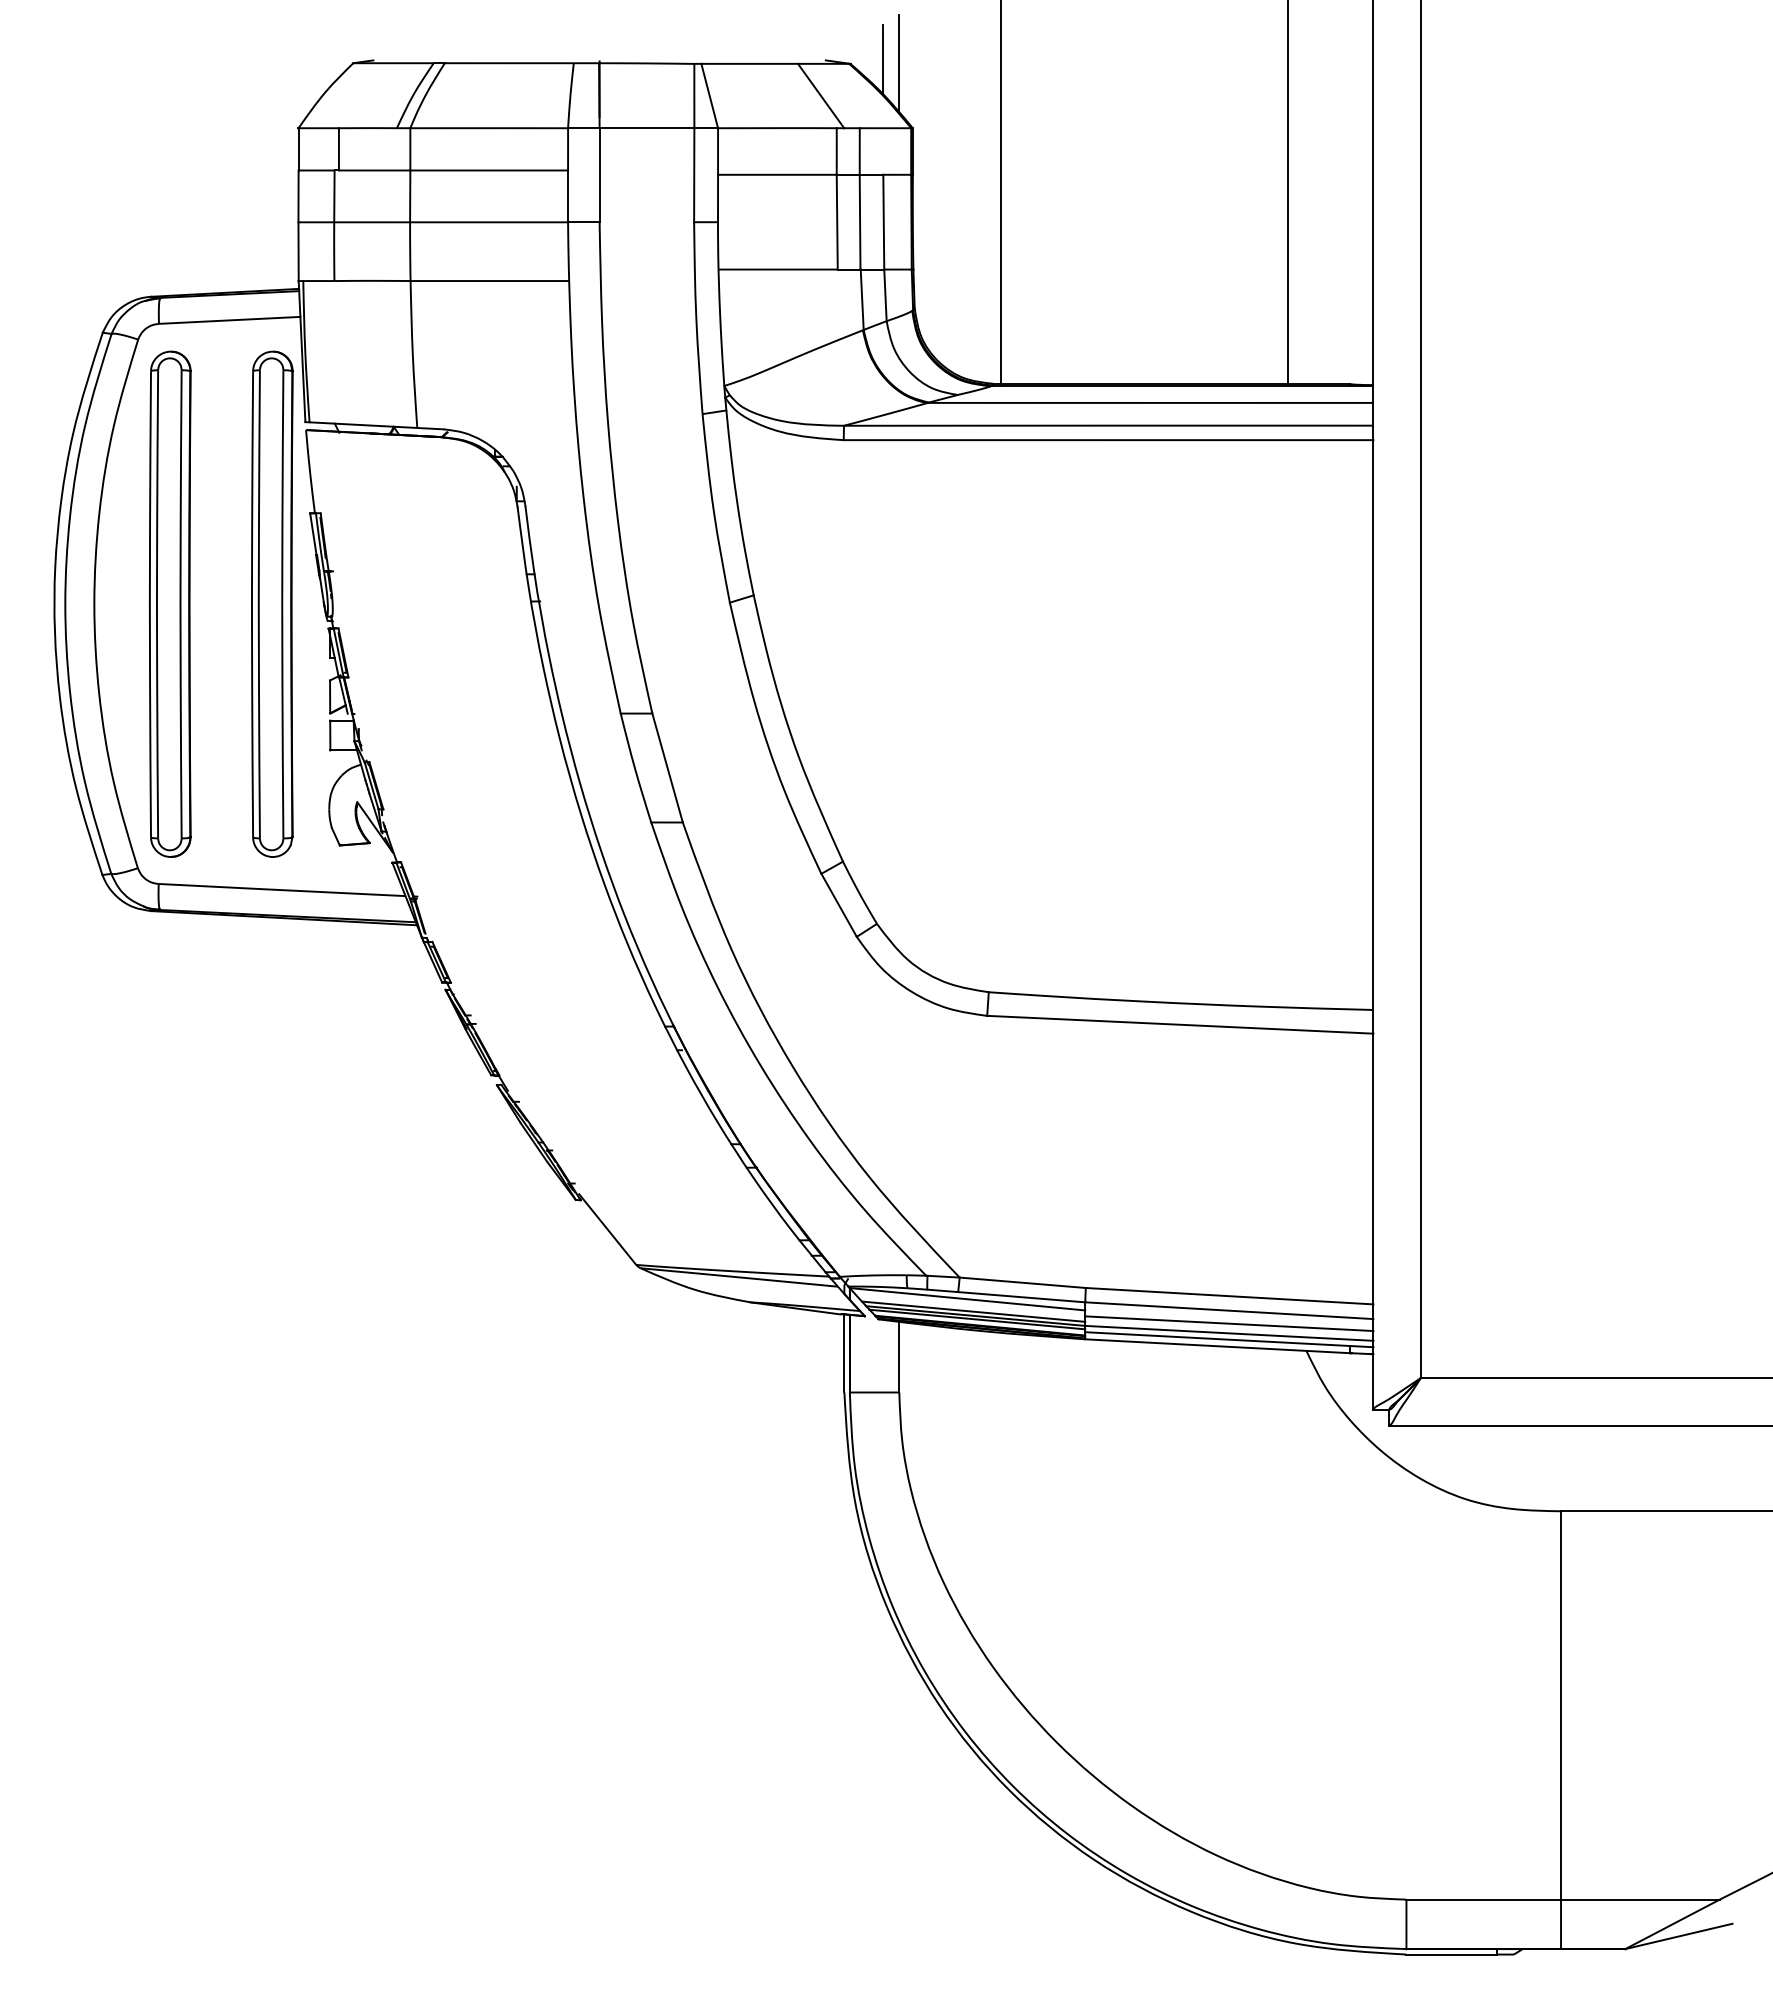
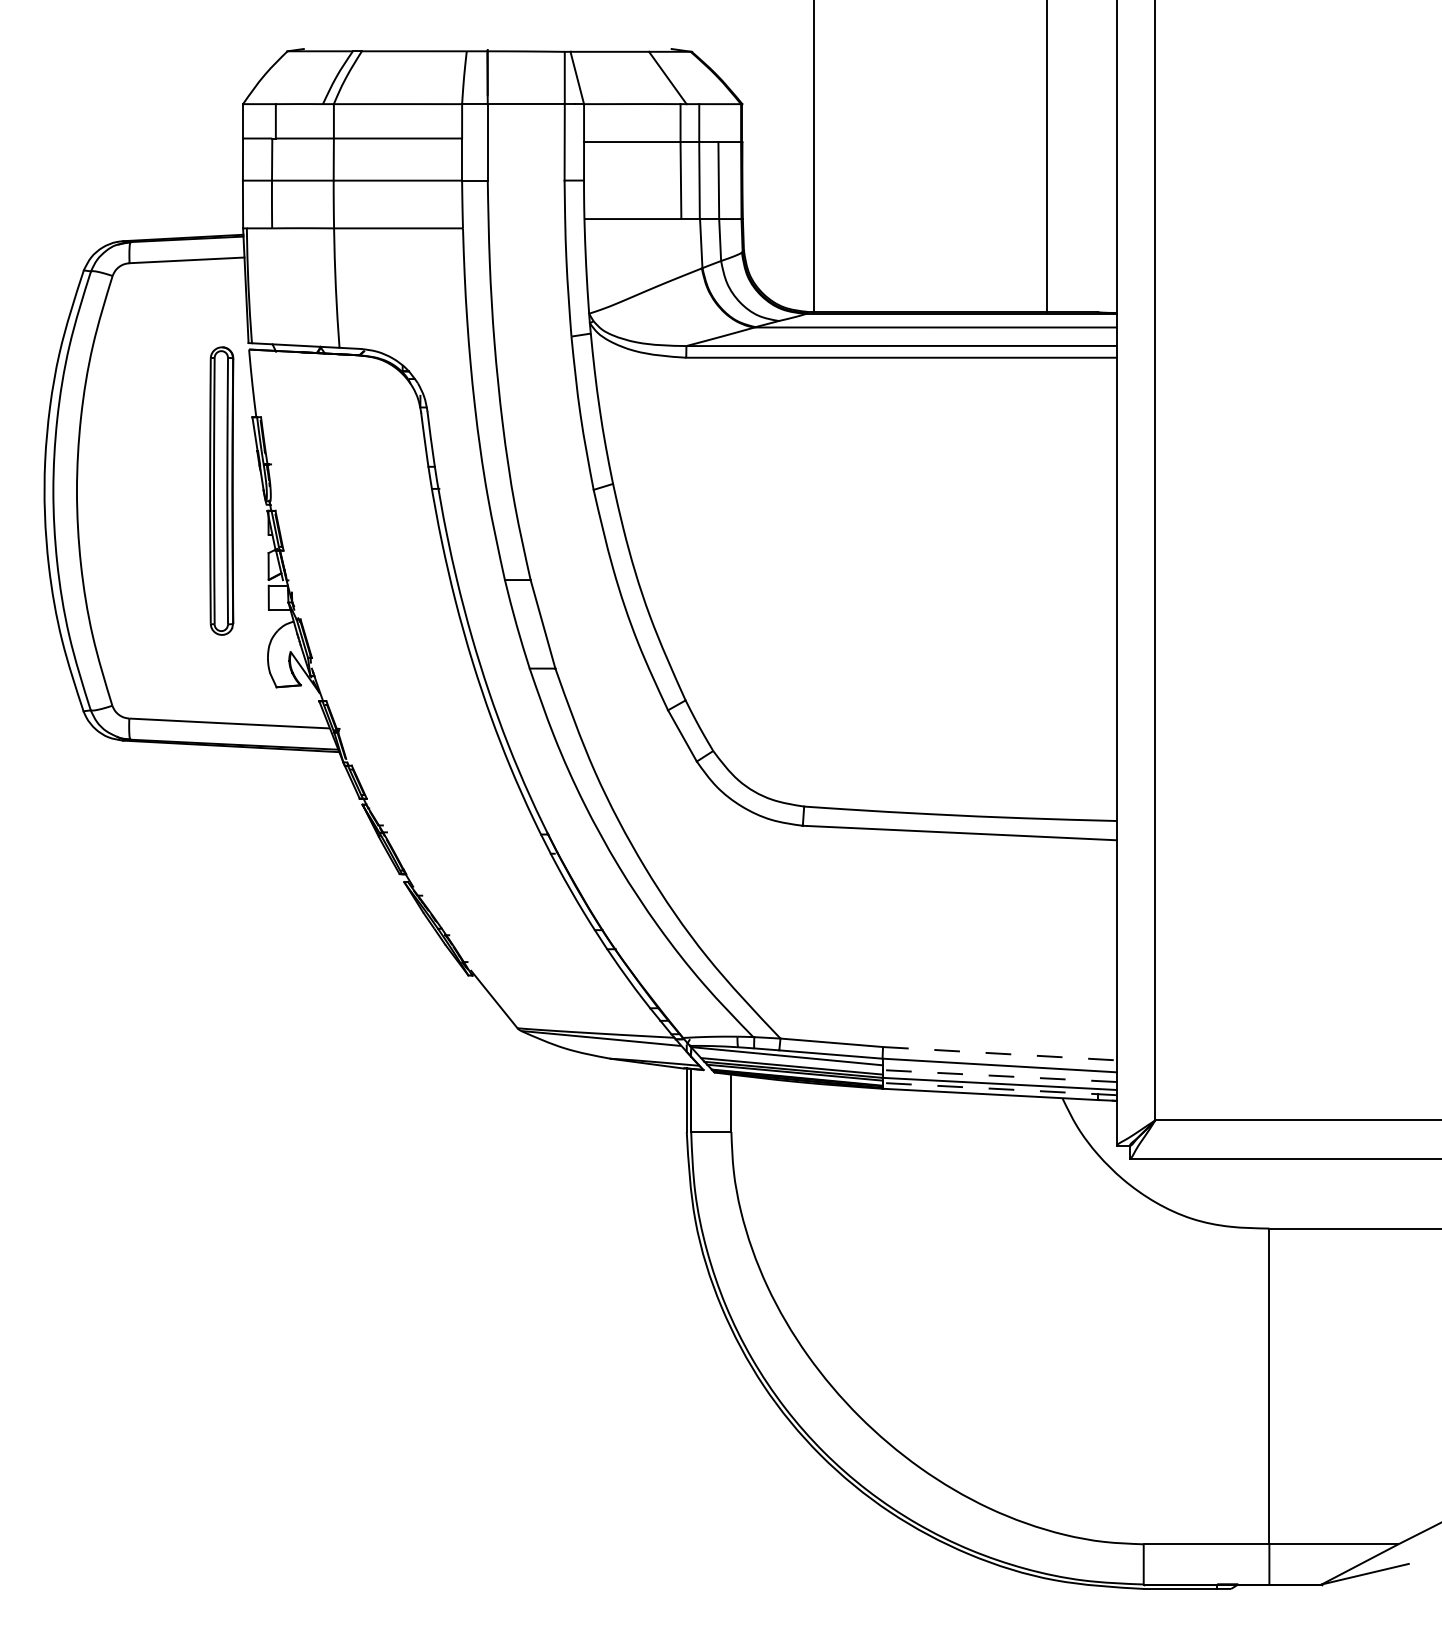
line: (882, 59) -> (717, 48), removed
line: (899, 63) -> (731, 51), removed
part: (170, 603) -> (138, 490), removed
part: (272, 603) -> (221, 490), size x0.7
line: (1230, 1296) -> (1000, 1053), solid -> dashed
line: (1228, 1323) -> (999, 1075), solid -> dashed
line: (1228, 1339) -> (999, 1088), solid -> dashed

